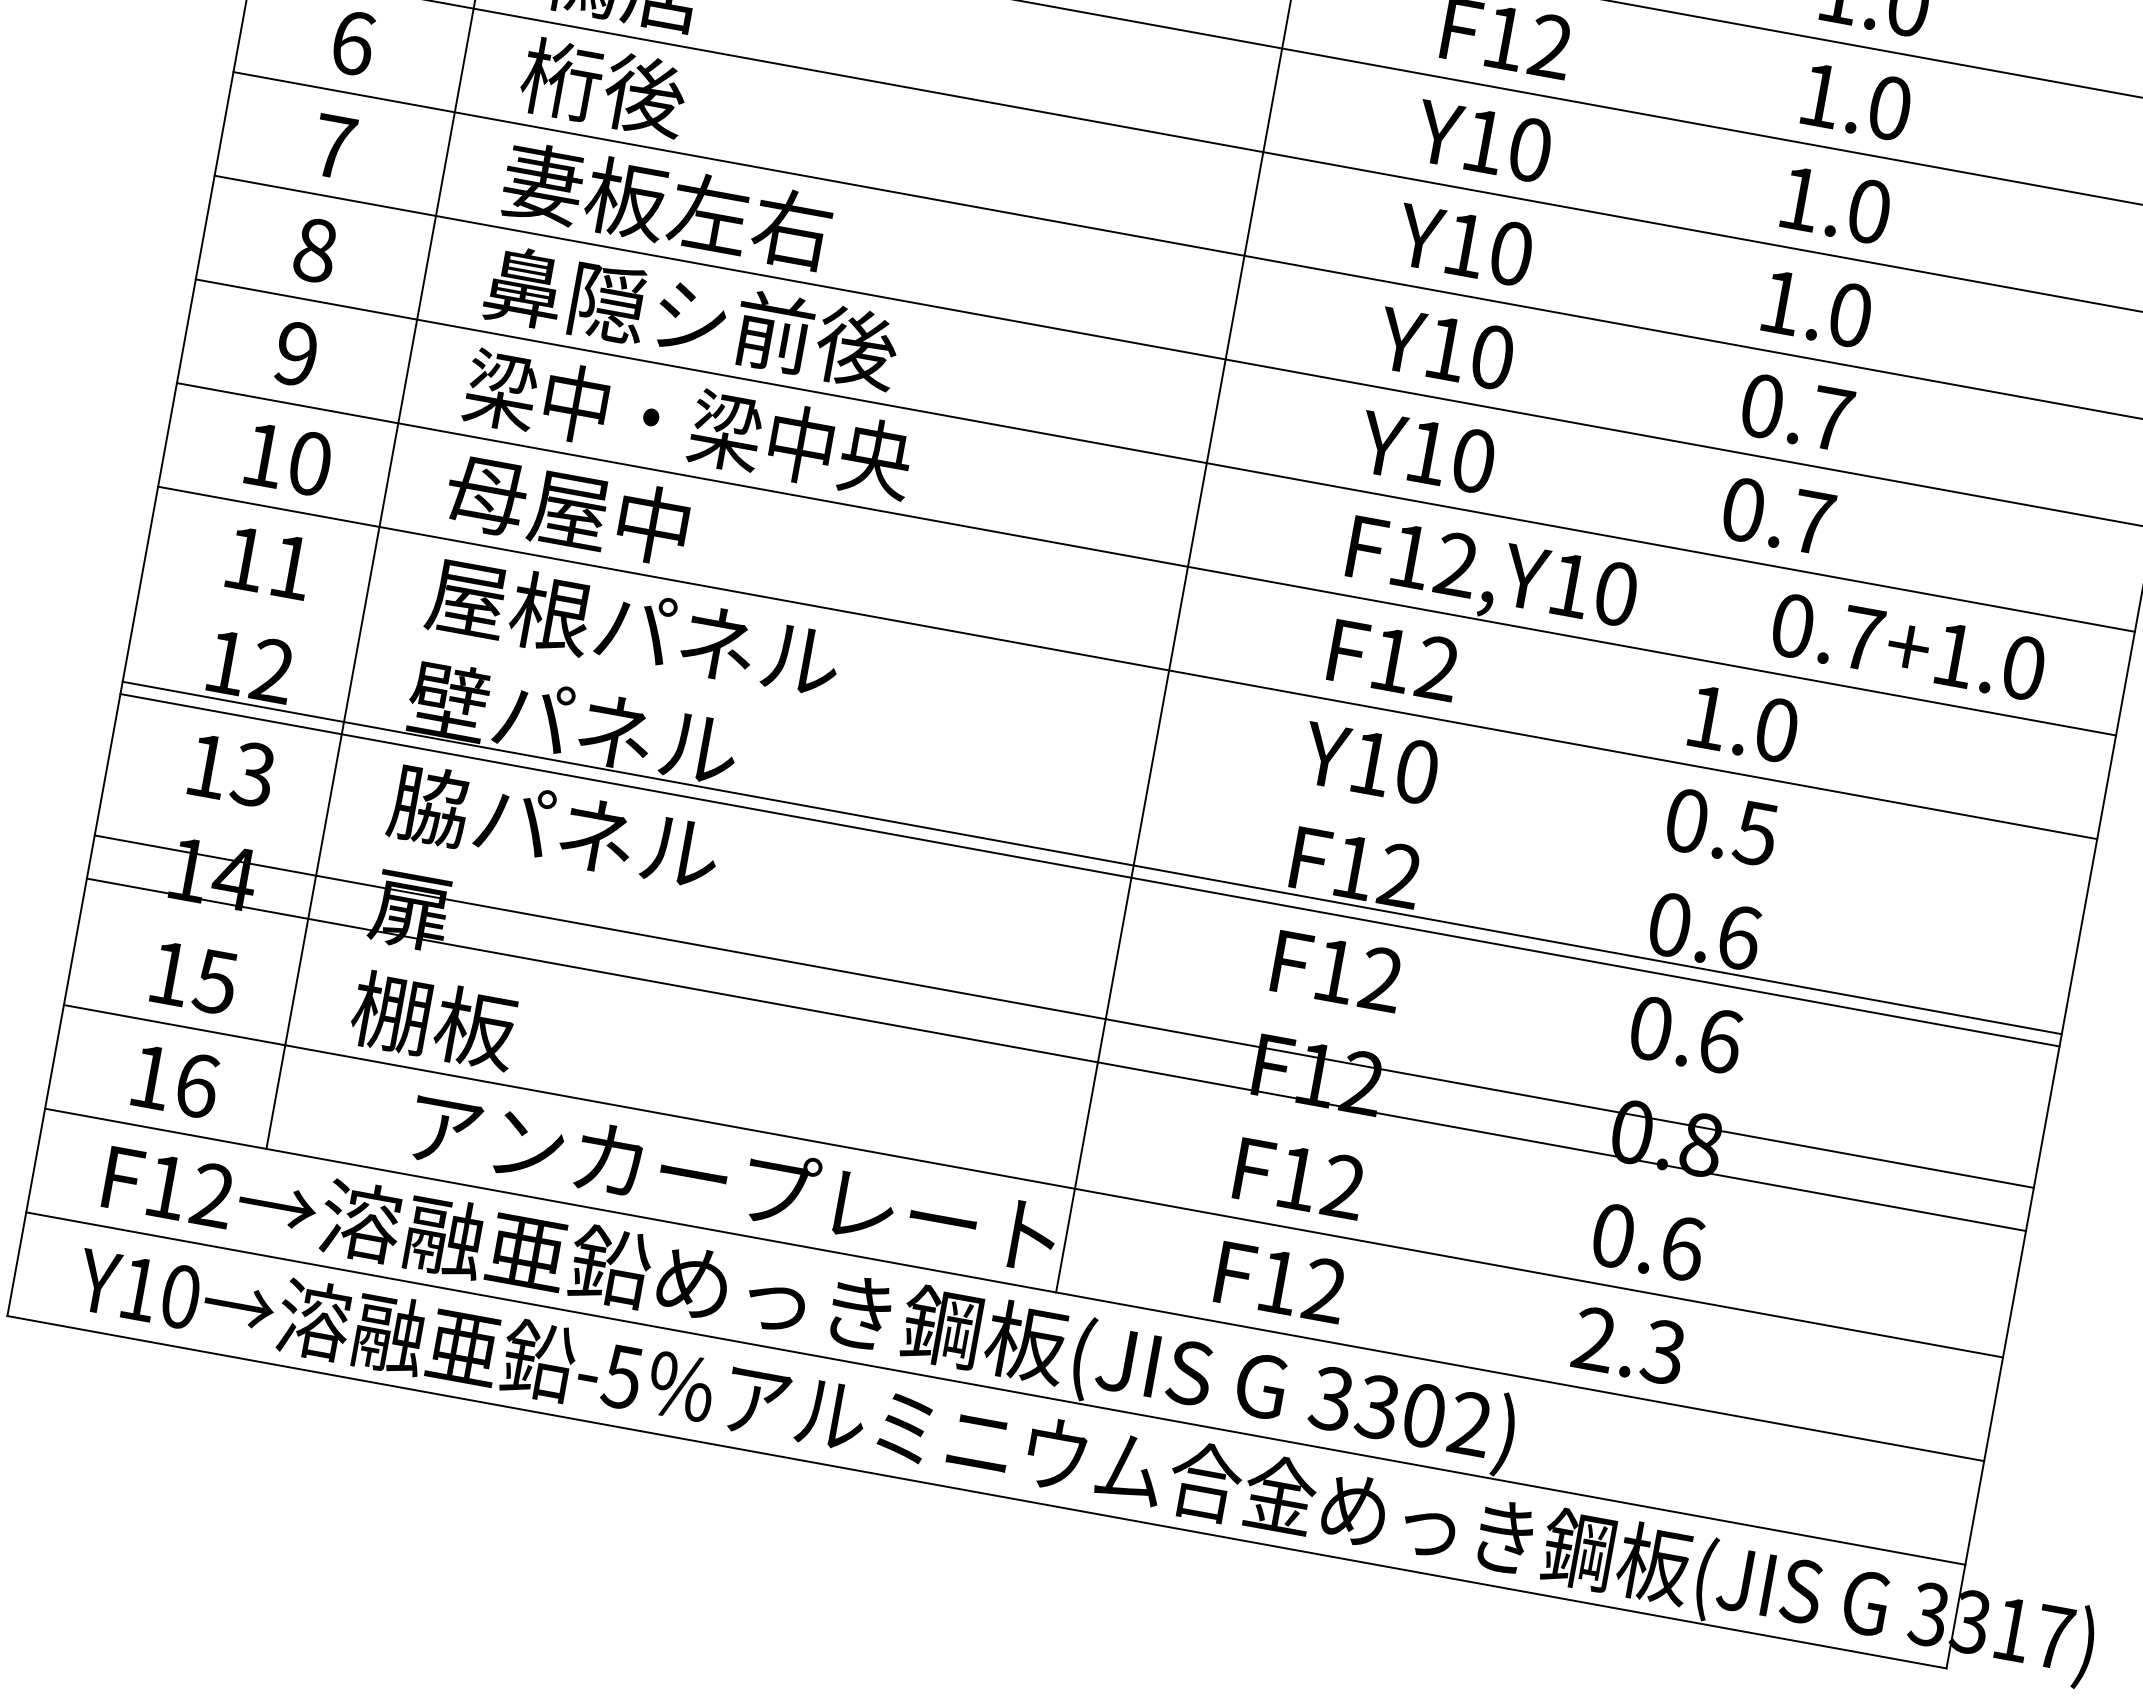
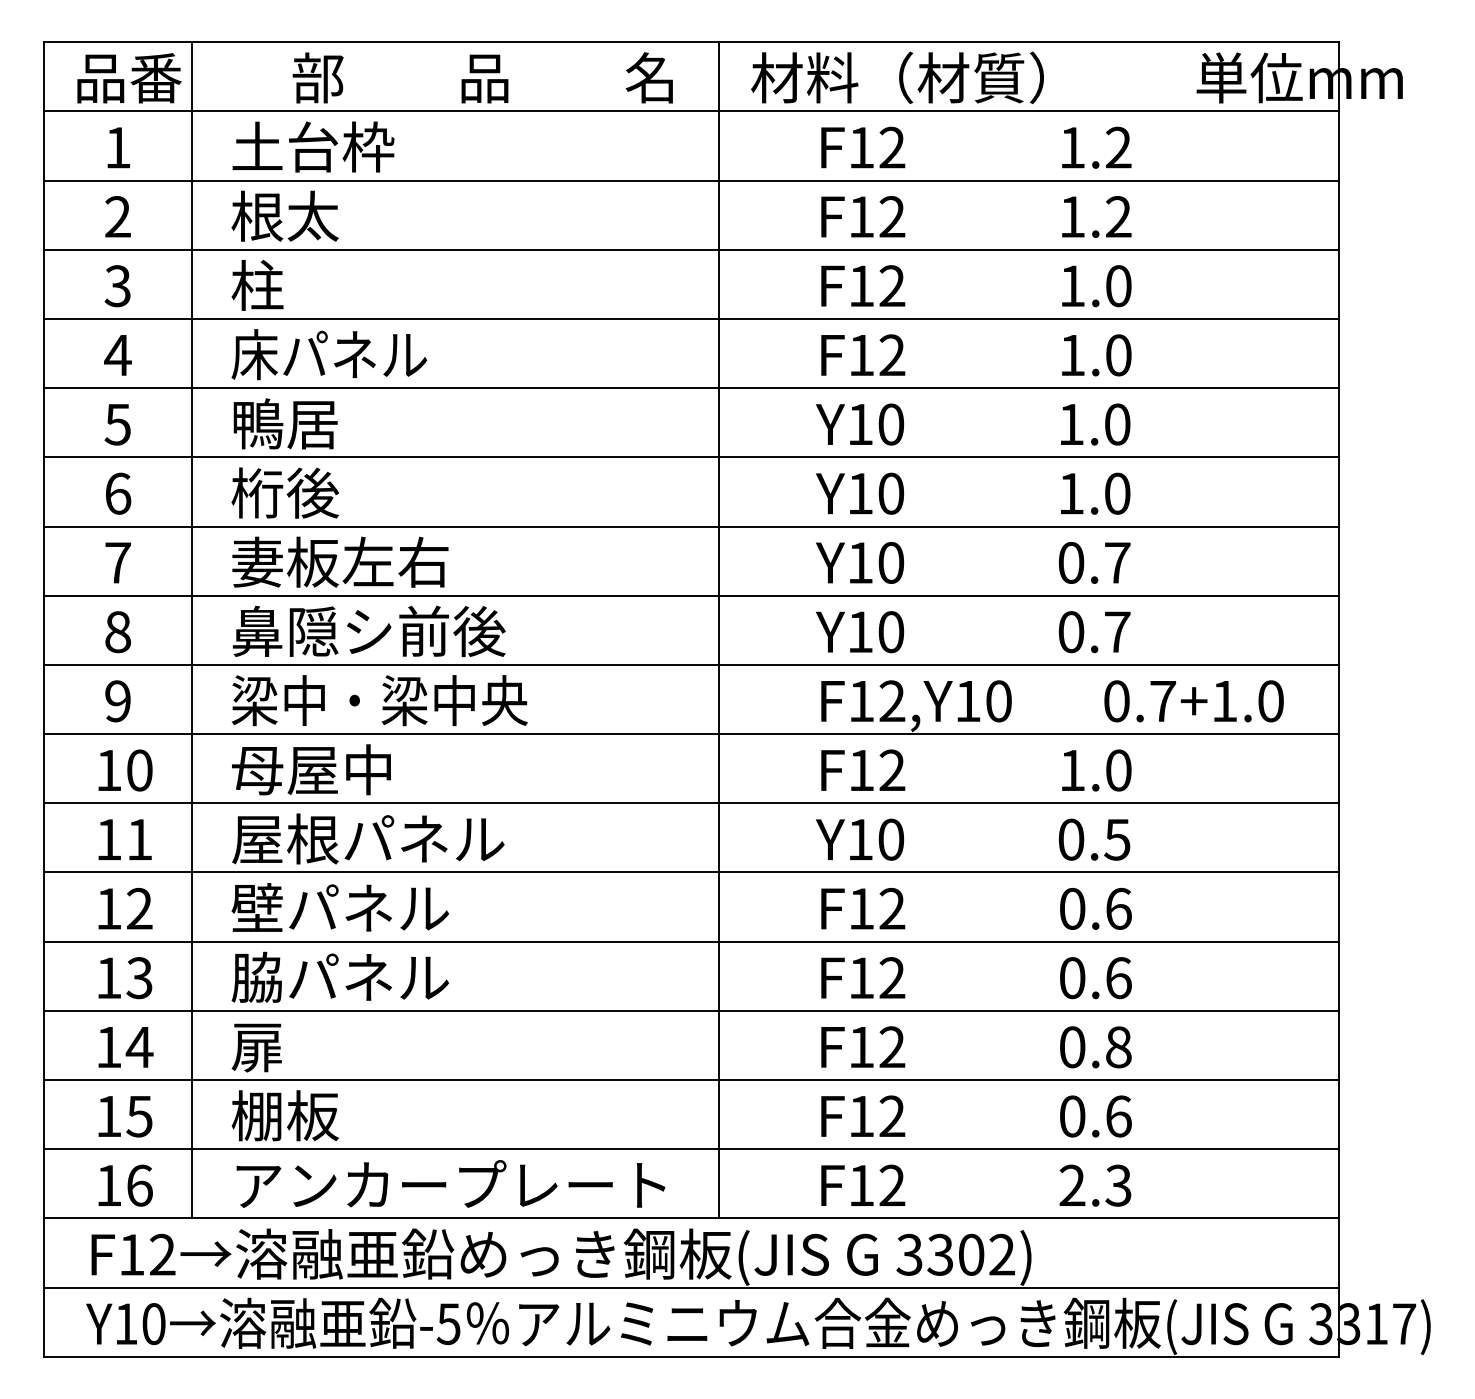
line: (1092, 858) -> (691, 872), moved
line: (1064, 1012) -> (691, 1080), moved
line: (1056, 1054) -> (691, 1010), moved
text: (733, 1179) -> (450, 1183), moved

